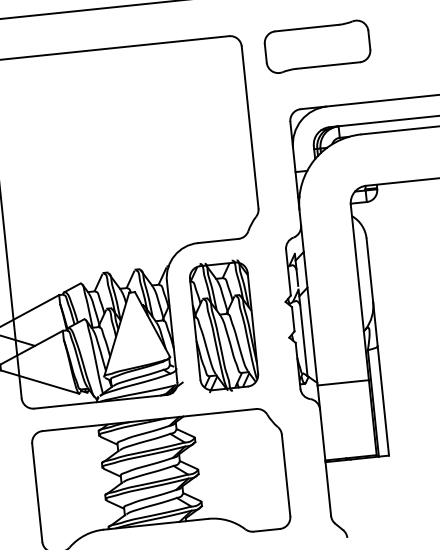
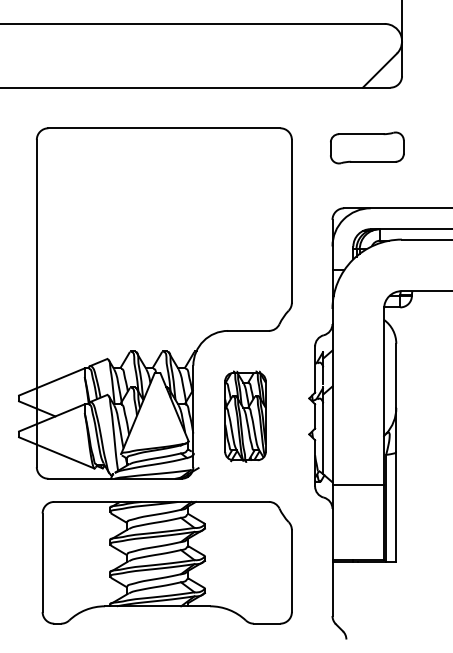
part: (317, 46) -> (367, 147), size x0.7
part: (224, 326) -> (245, 416), size x0.7

